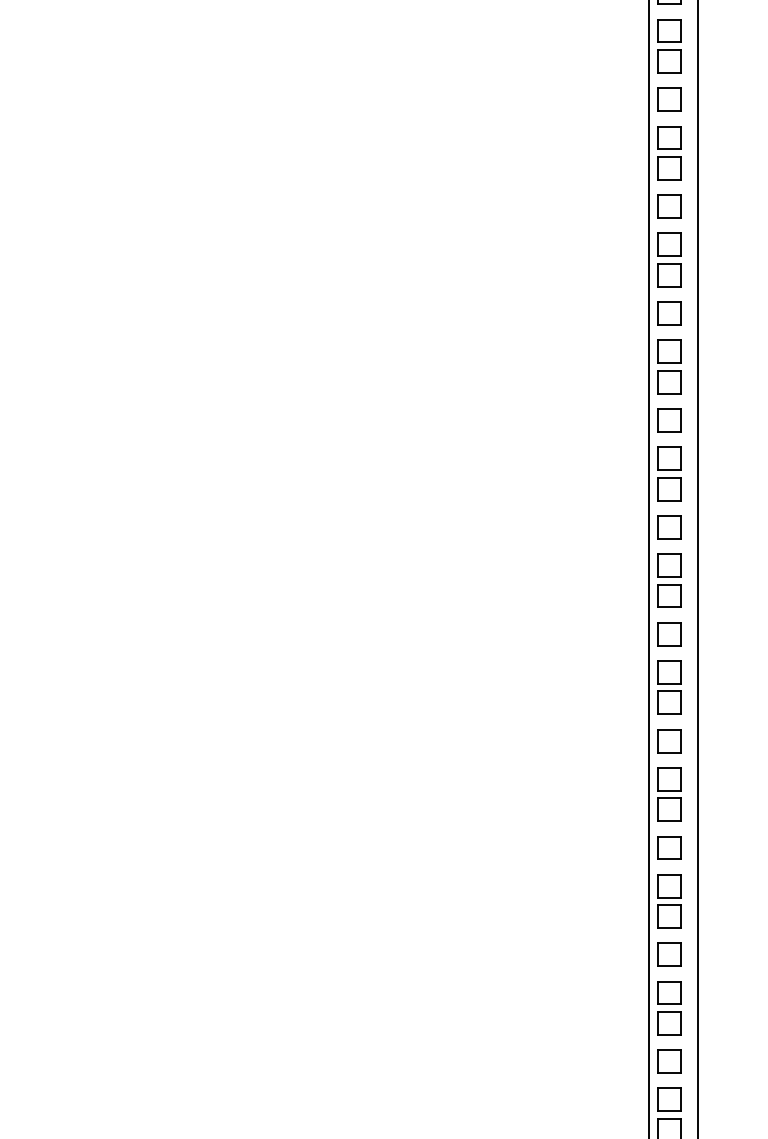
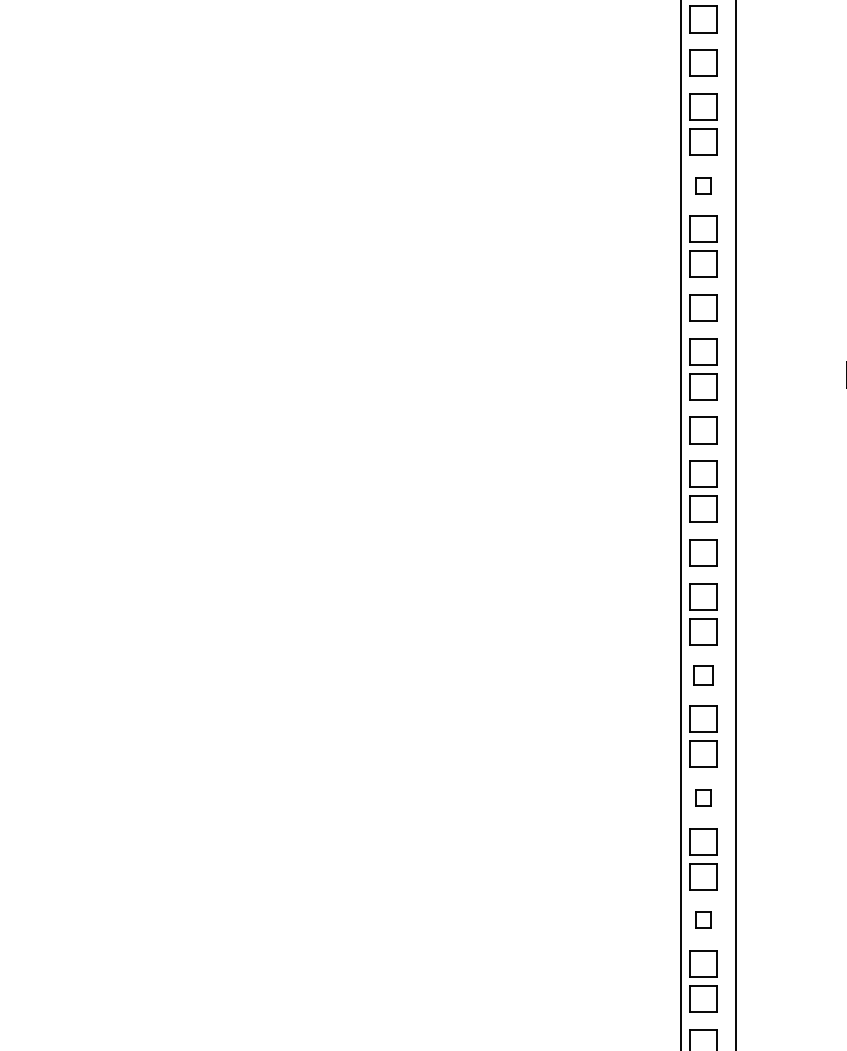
part: (669, 420) -> (703, 185), size x0.6
part: (669, 847) -> (703, 674), size x0.7
part: (669, 954) -> (703, 797), size x0.6
part: (669, 1061) -> (703, 920), size x0.6

